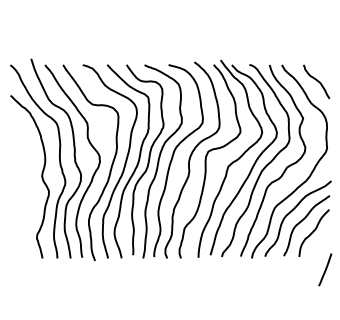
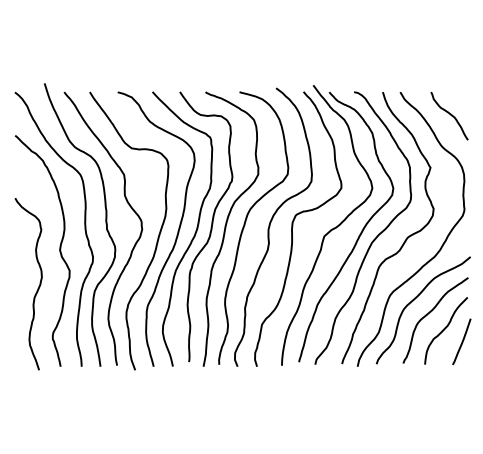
curve: (26, 203) -> (37, 288), added
line: (325, 269) -> (461, 341), moved

